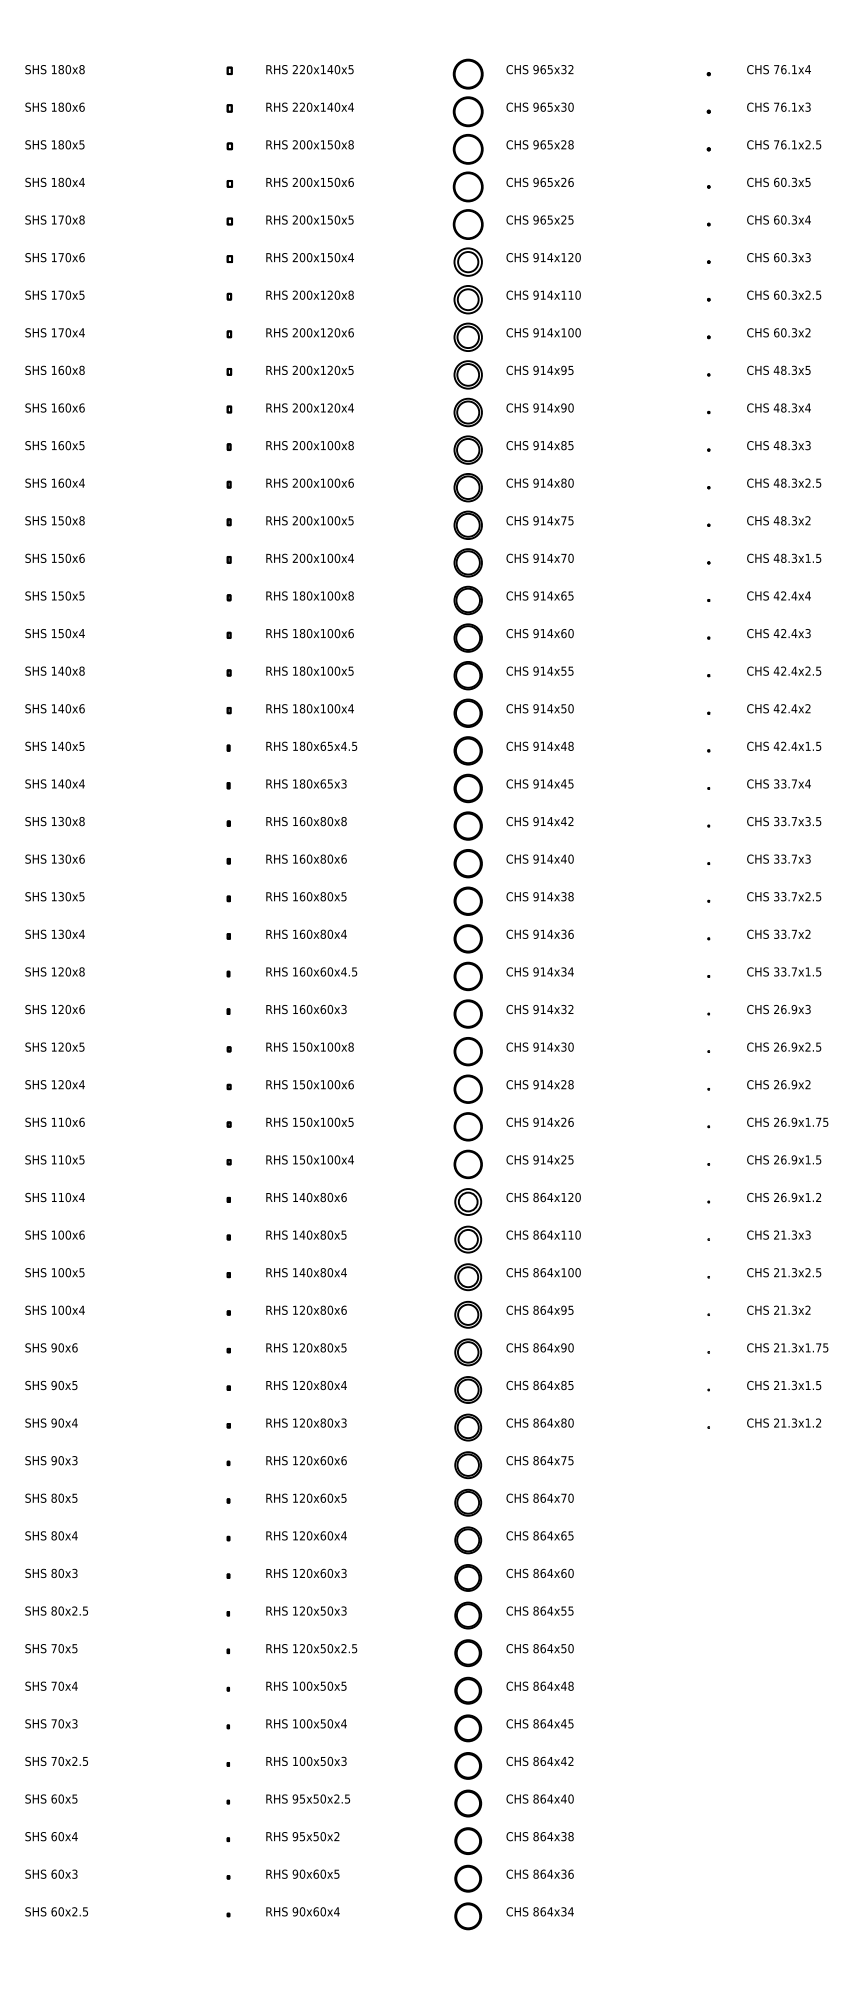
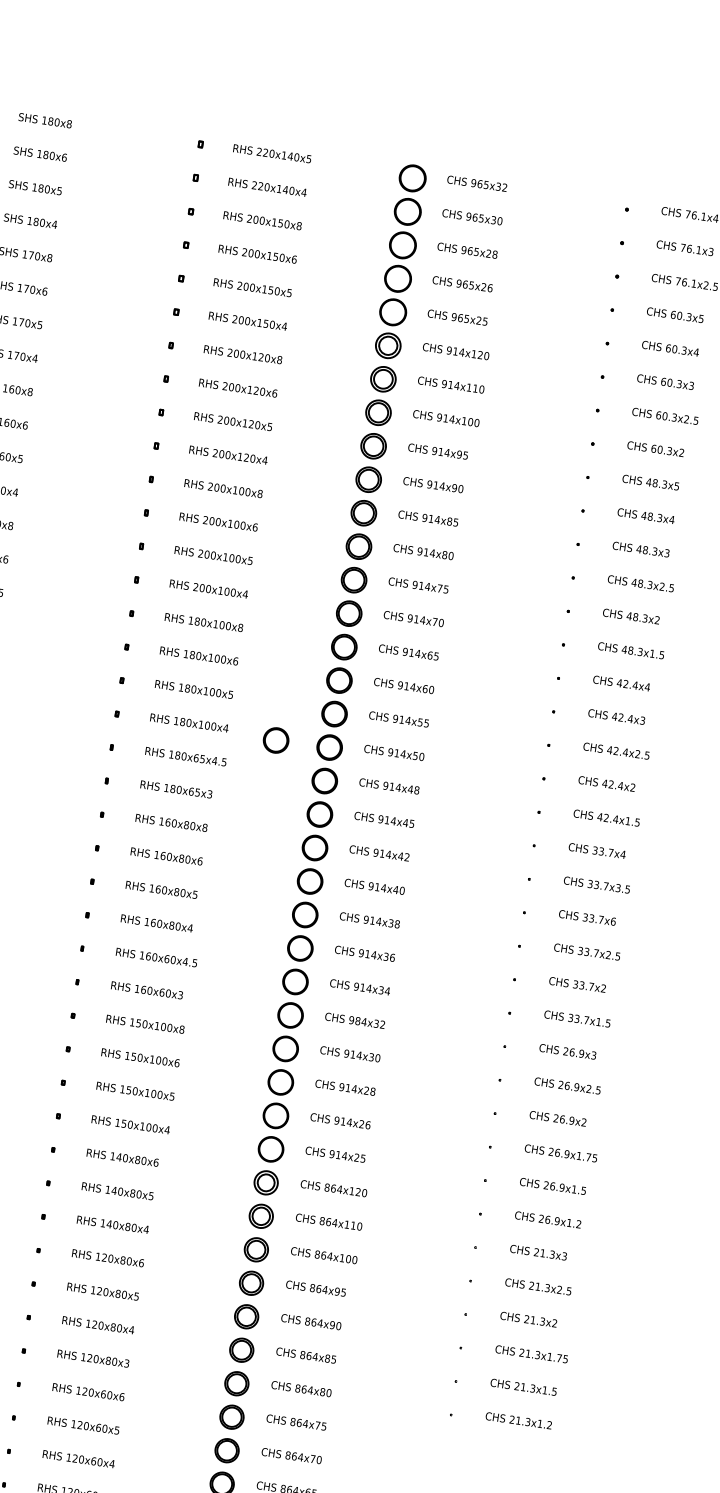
circle: (407, 713) -> (275, 739), added
text: (807, 858) -> (612, 921), 33.7x3 -> 33.7x6
text: (542, 1009) -> (357, 1021), 914x32 -> 984x32

